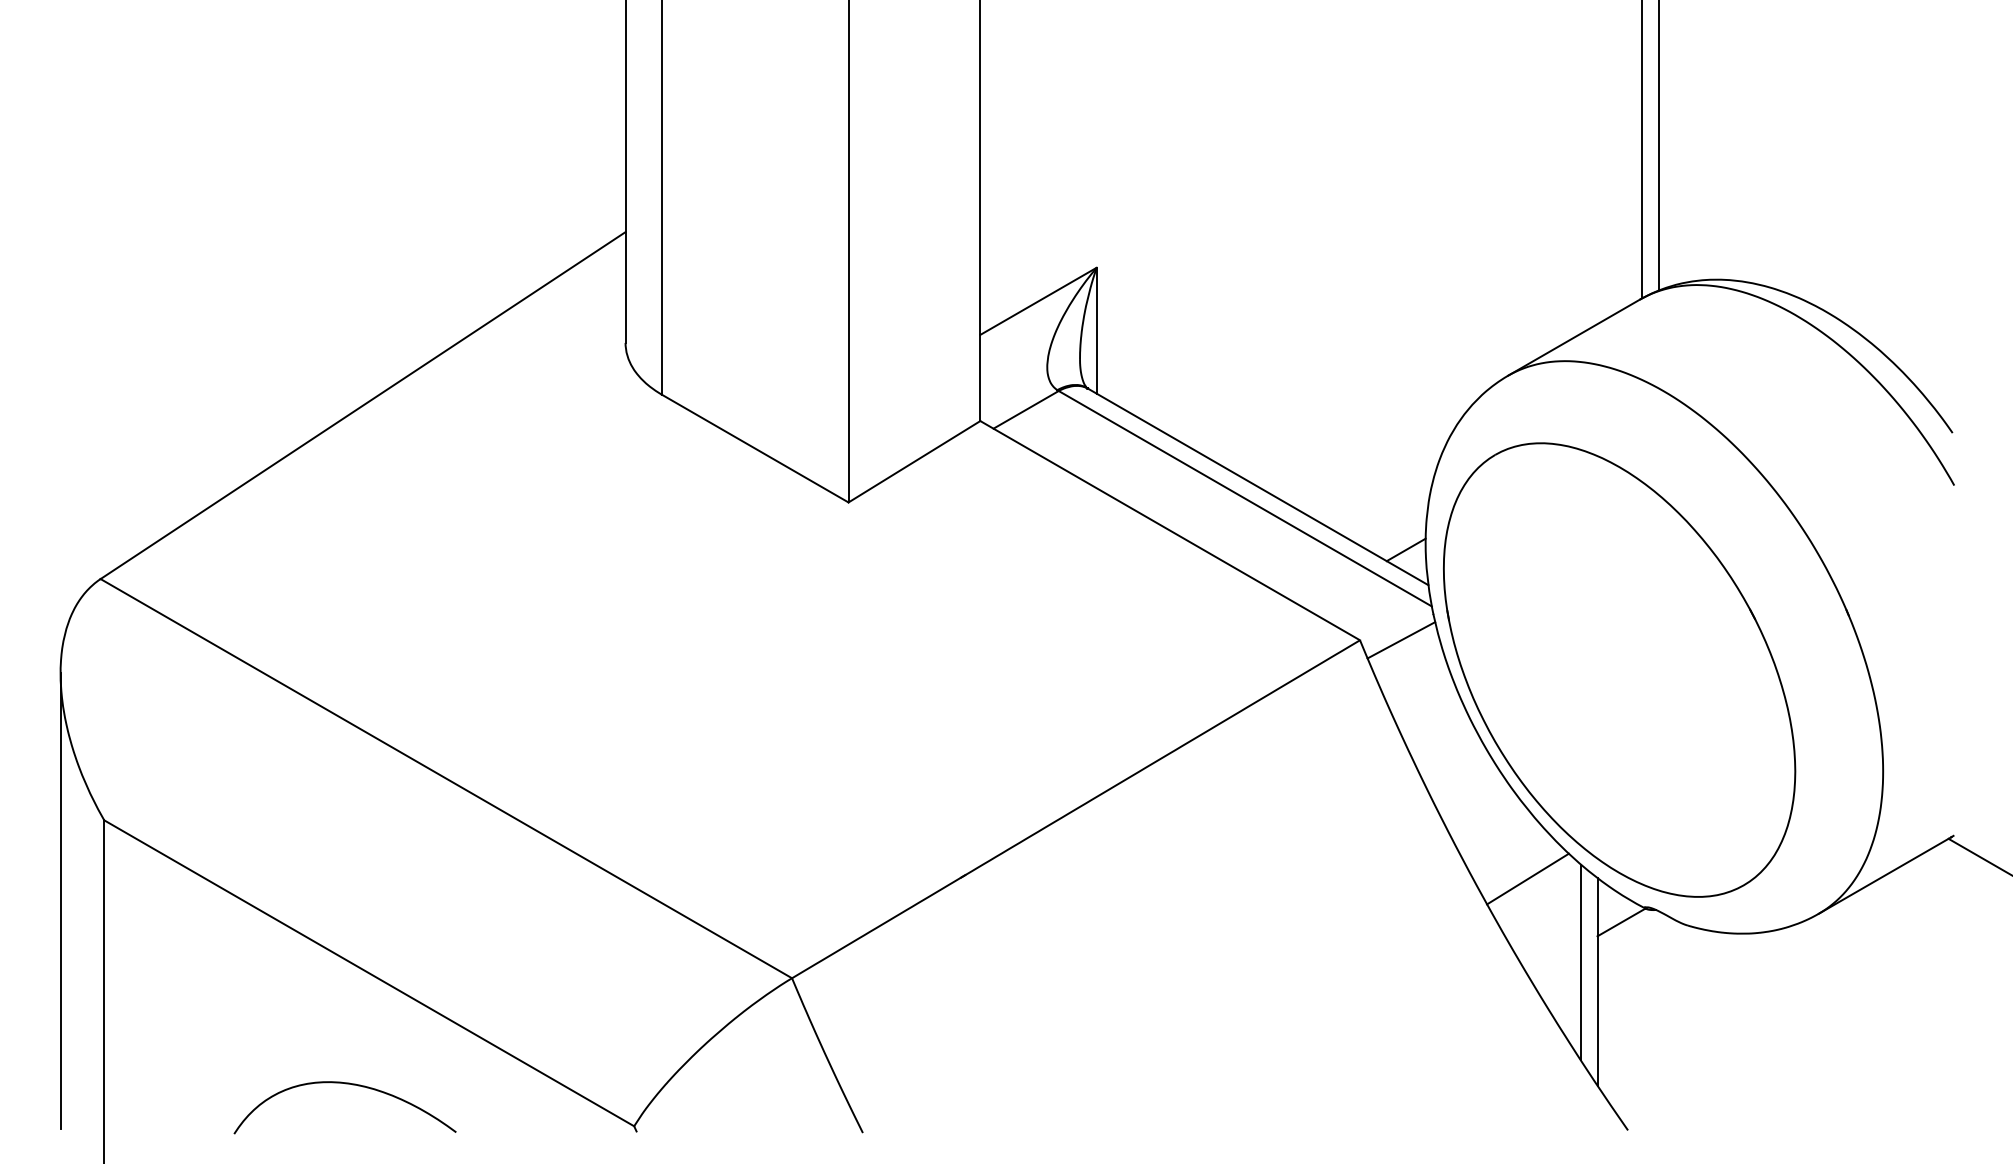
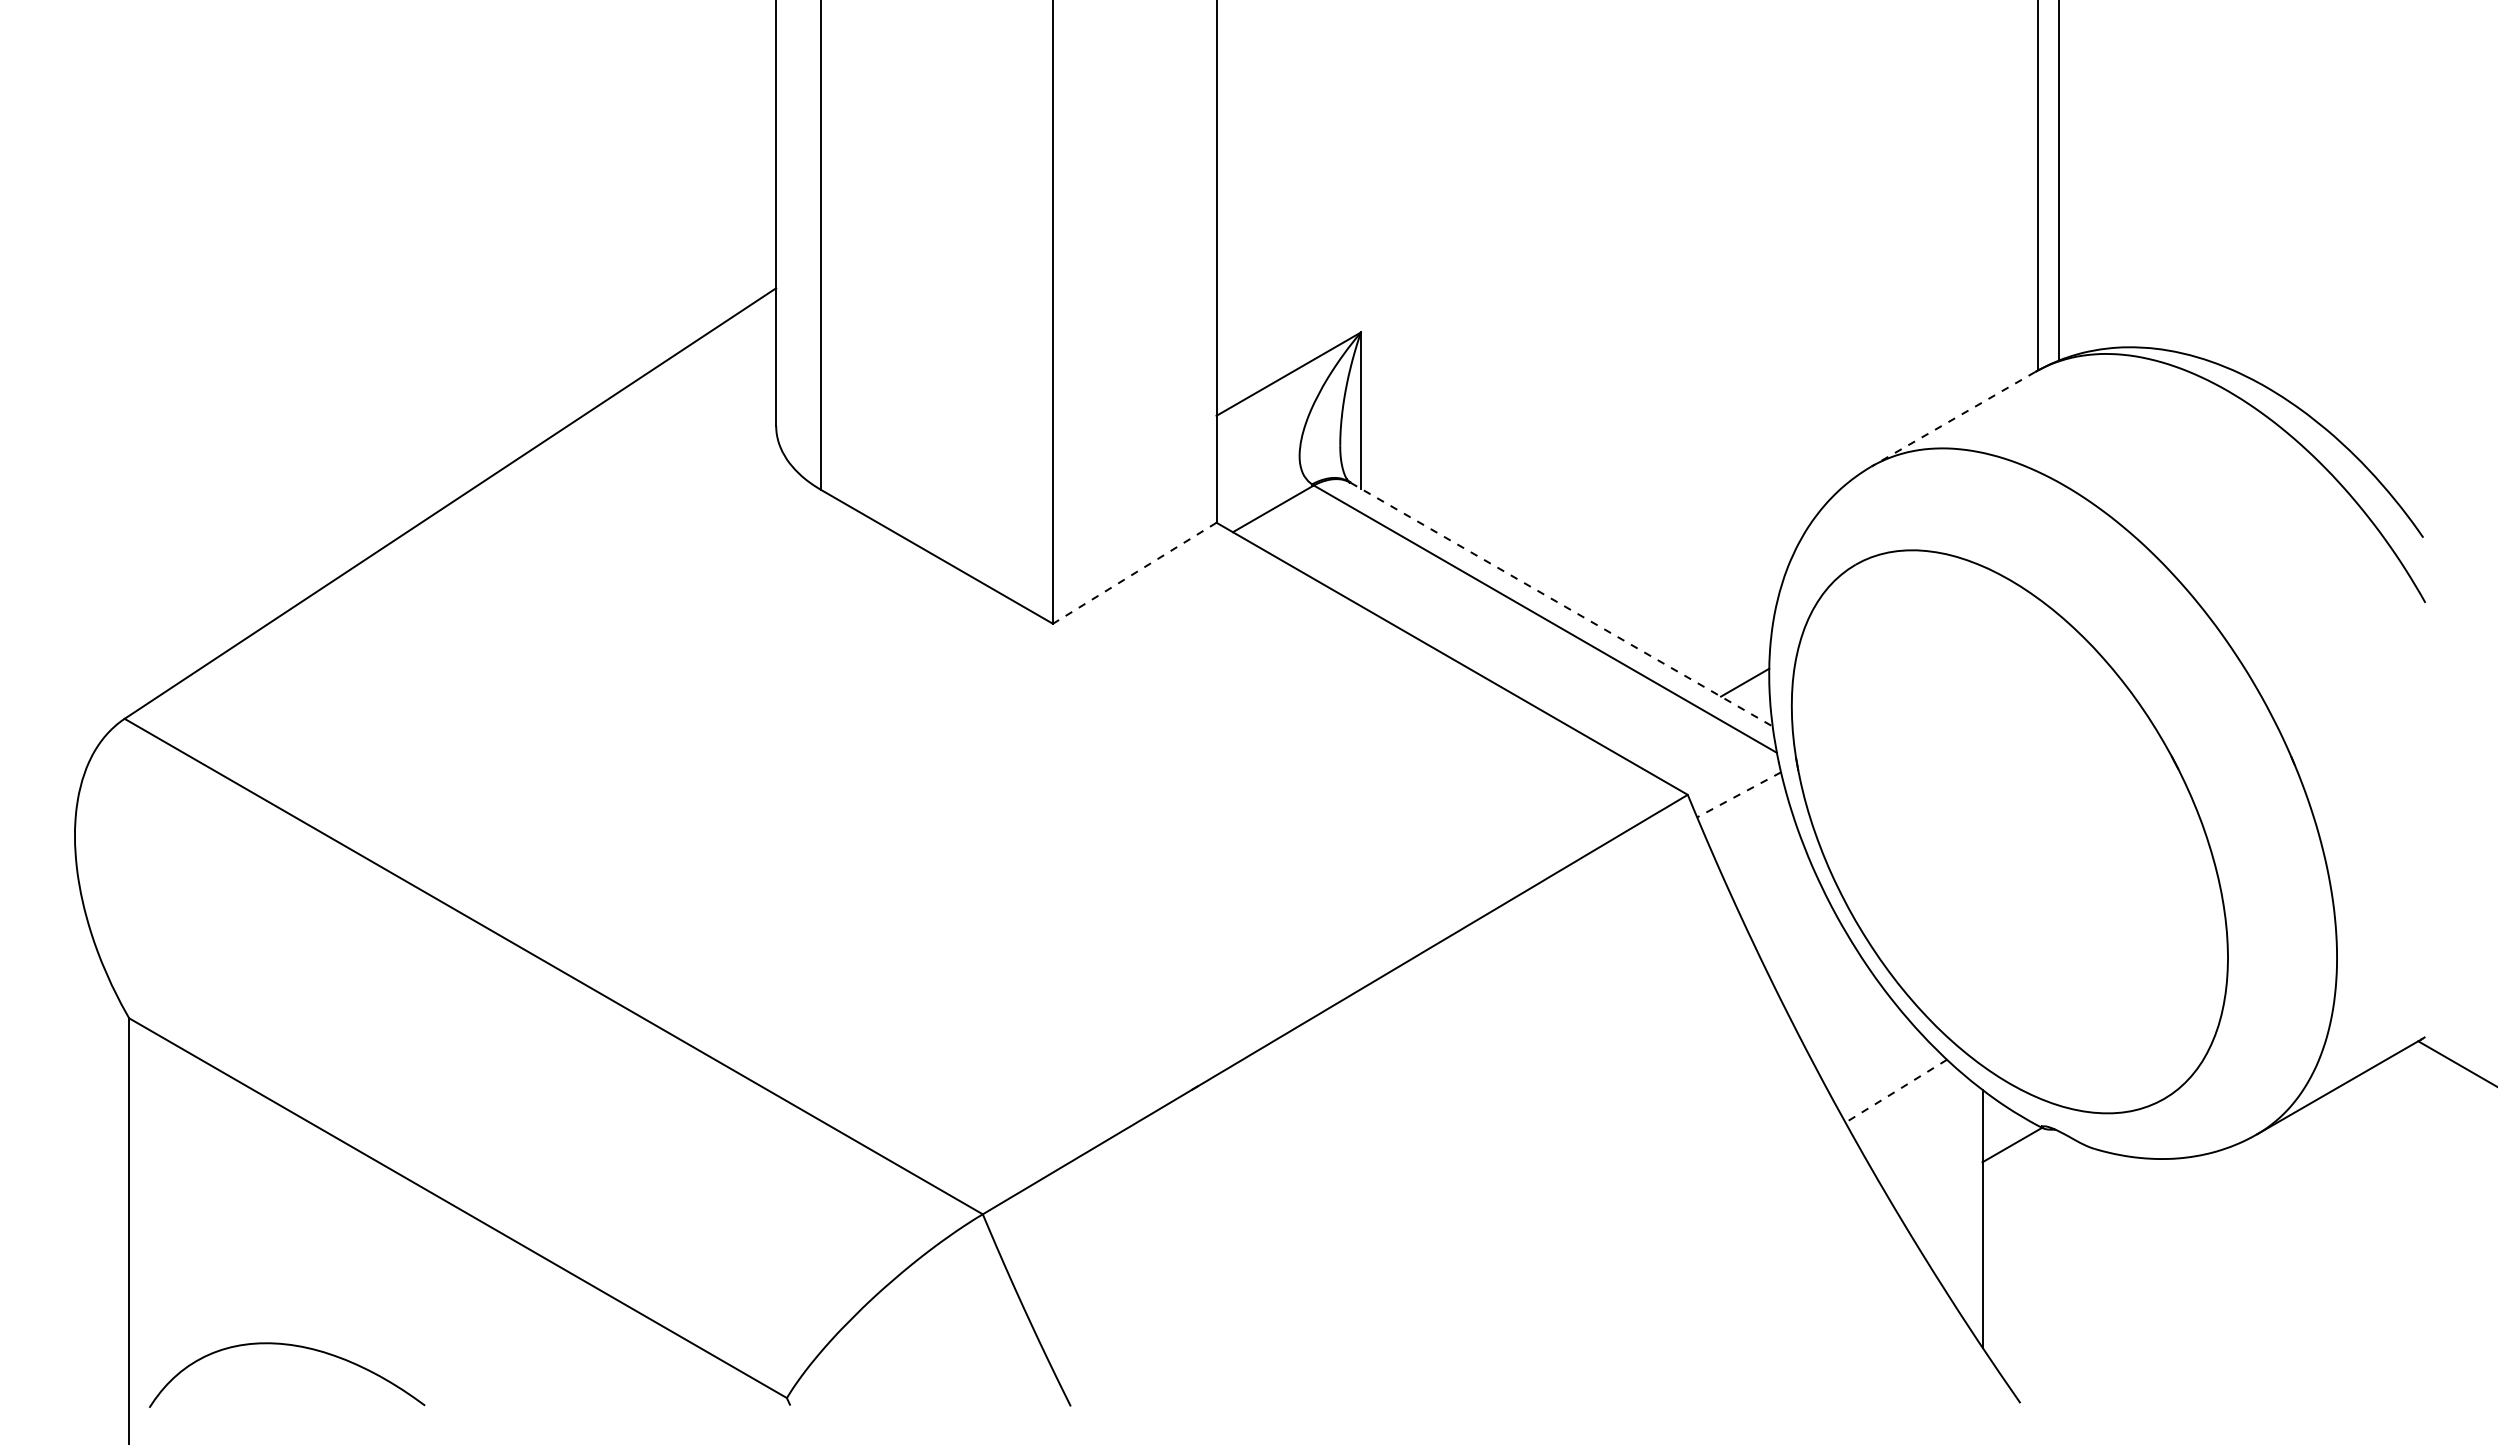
line: (1574, 337) -> (1953, 419), solid -> dashed
line: (914, 461) -> (1134, 573), solid -> dashed
line: (1258, 486) -> (1561, 604), solid -> dashed
line: (1401, 640) -> (1739, 794), solid -> dashed
line: (1528, 879) -> (1896, 1091), solid -> dashed
line: (60, 901) -> (74, 1118), removed
line: (1580, 962) -> (1961, 1194), removed
curve: (349, 1084) -> (292, 1346), moved

